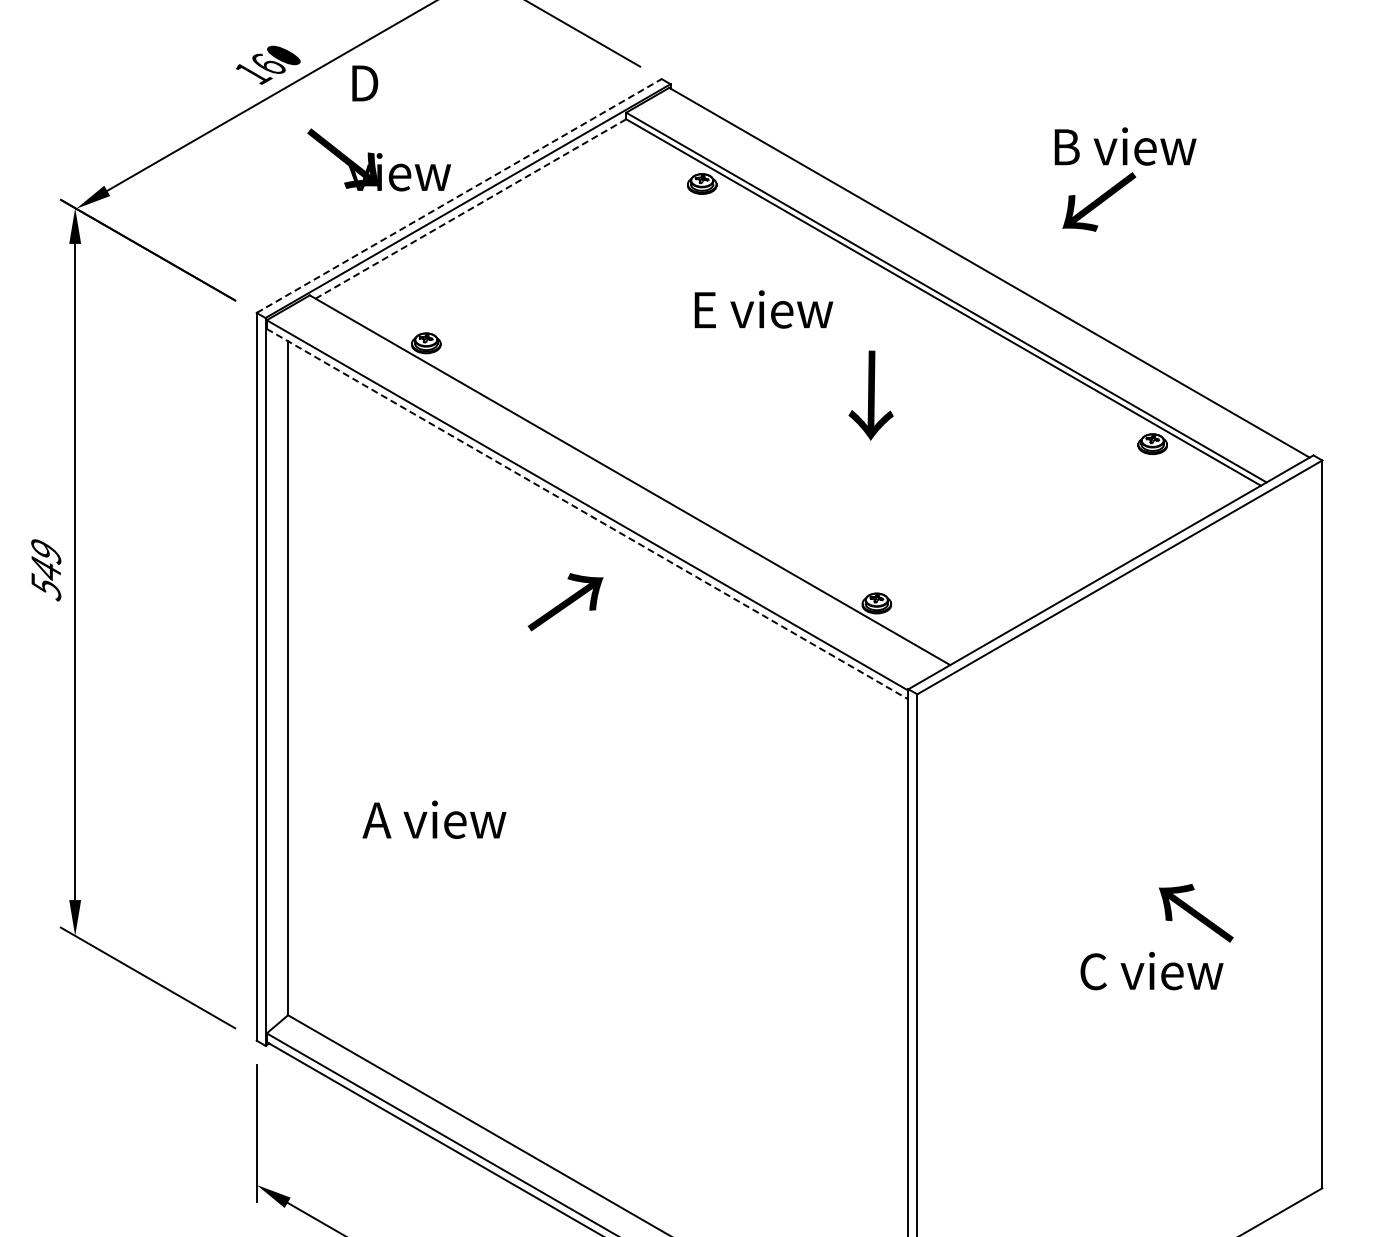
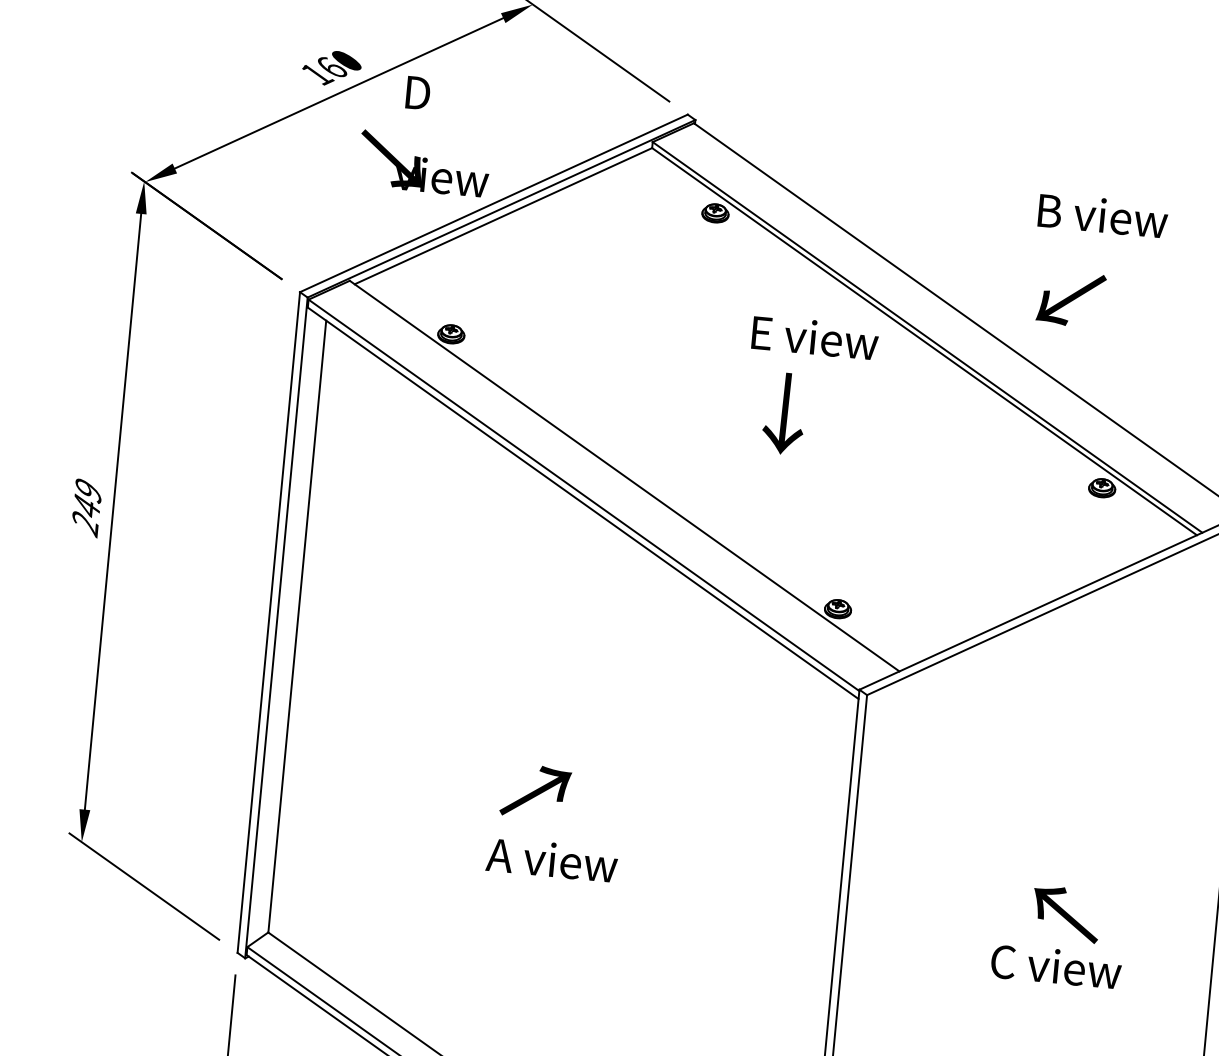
line: (459, 196) -> (494, 203), dashed -> solid
text: (1099, 201) -> (1071, 298), moved
line: (470, 209) -> (503, 216), dashed -> solid
text: (763, 309) -> (814, 337), moved
text: (870, 395) -> (783, 413), moved
line: (588, 514) -> (583, 503), dashed -> solid
text: (46, 587) -> (85, 523), 549 -> 249
text: (565, 602) -> (535, 792), moved
text: (434, 819) -> (552, 859), moved
text: (1195, 912) -> (1065, 913), moved

